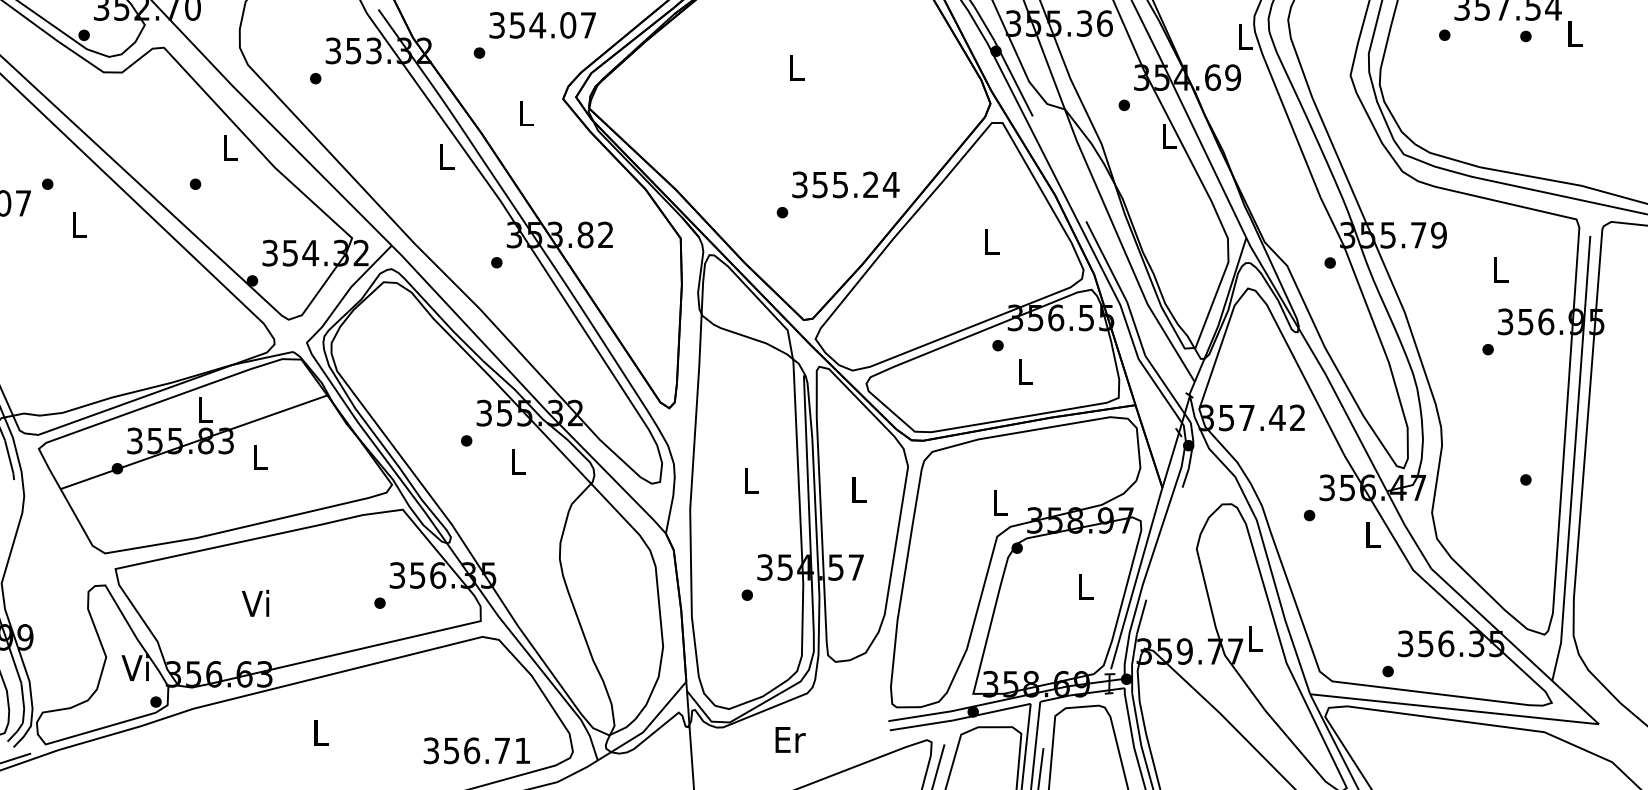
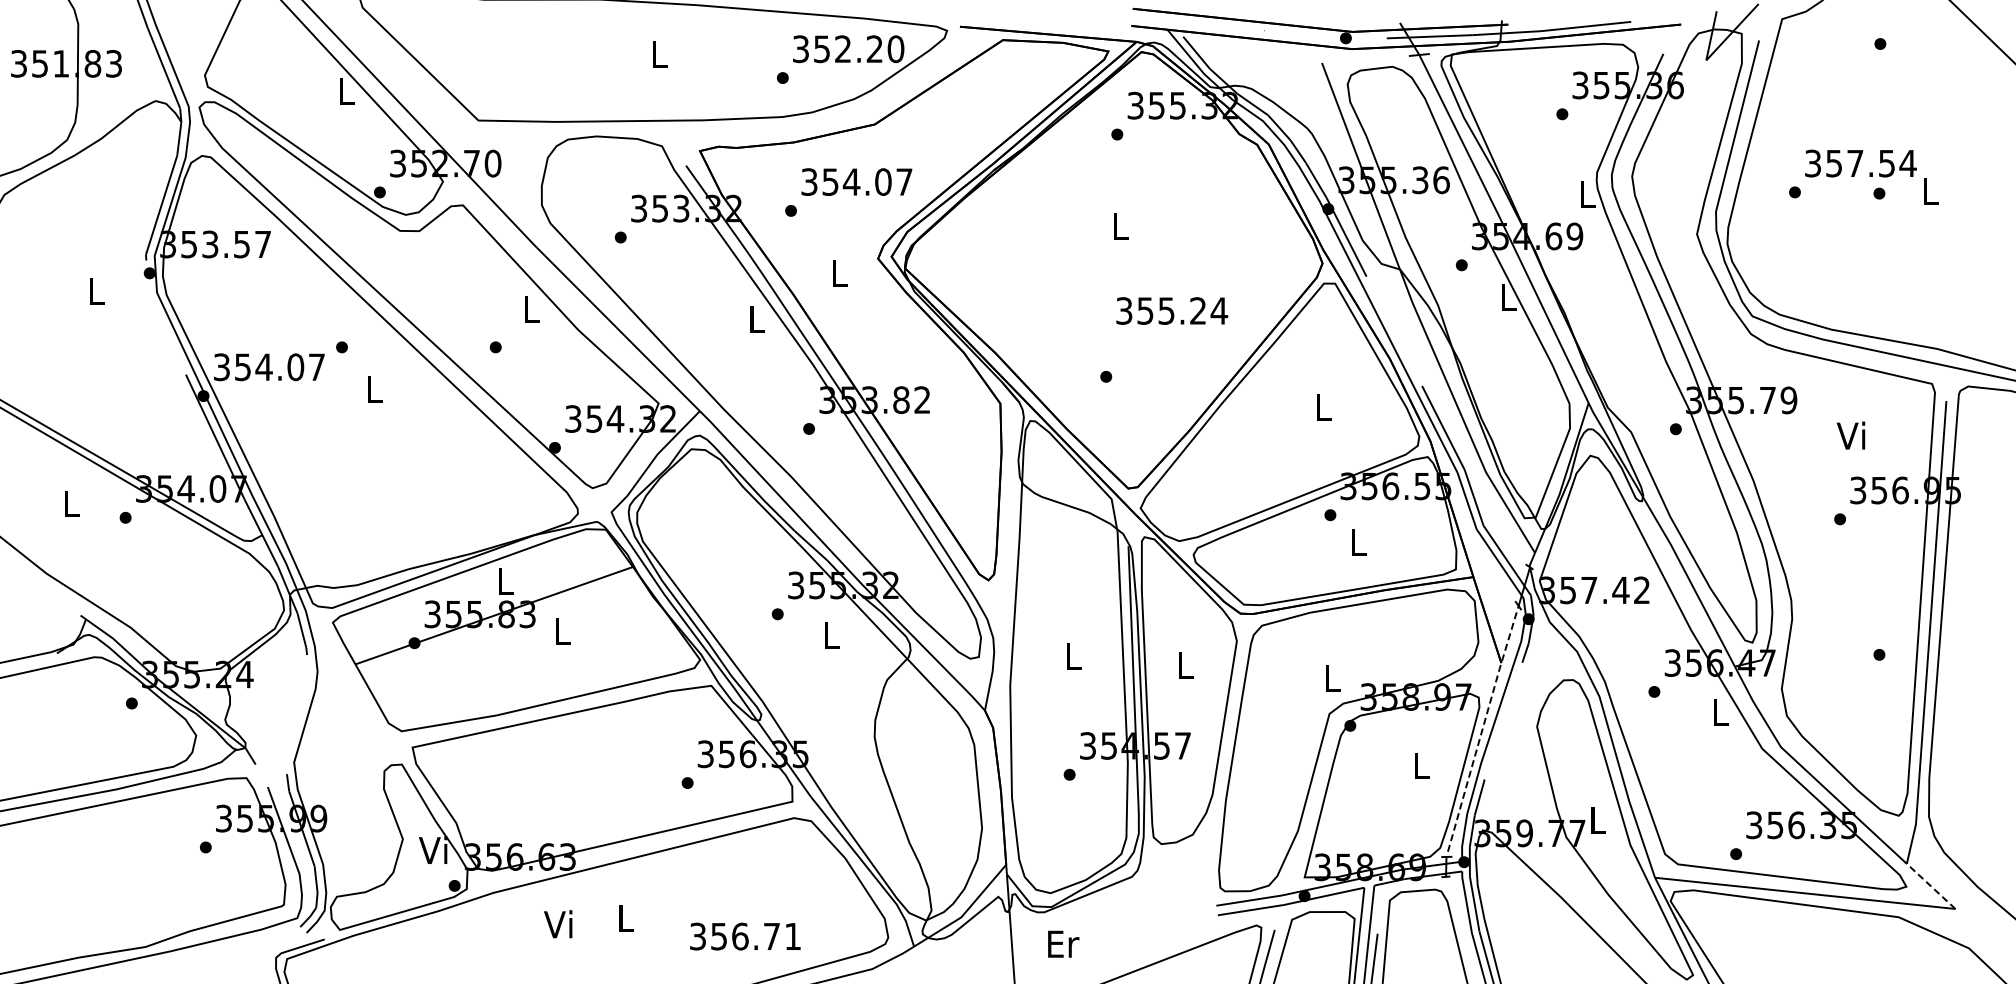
text: (846, 184) -> (1172, 310), moved
text: (1498, 269) -> (1850, 435), L -> Vi
line: (1144, 550) -> (1482, 728), solid -> dashed
text: (255, 603) -> (558, 924), moved
line: (1575, 702) -> (1930, 886), solid -> dashed
text: (790, 739) -> (1063, 943), moved
text: (476, 750) -> (745, 936), moved

